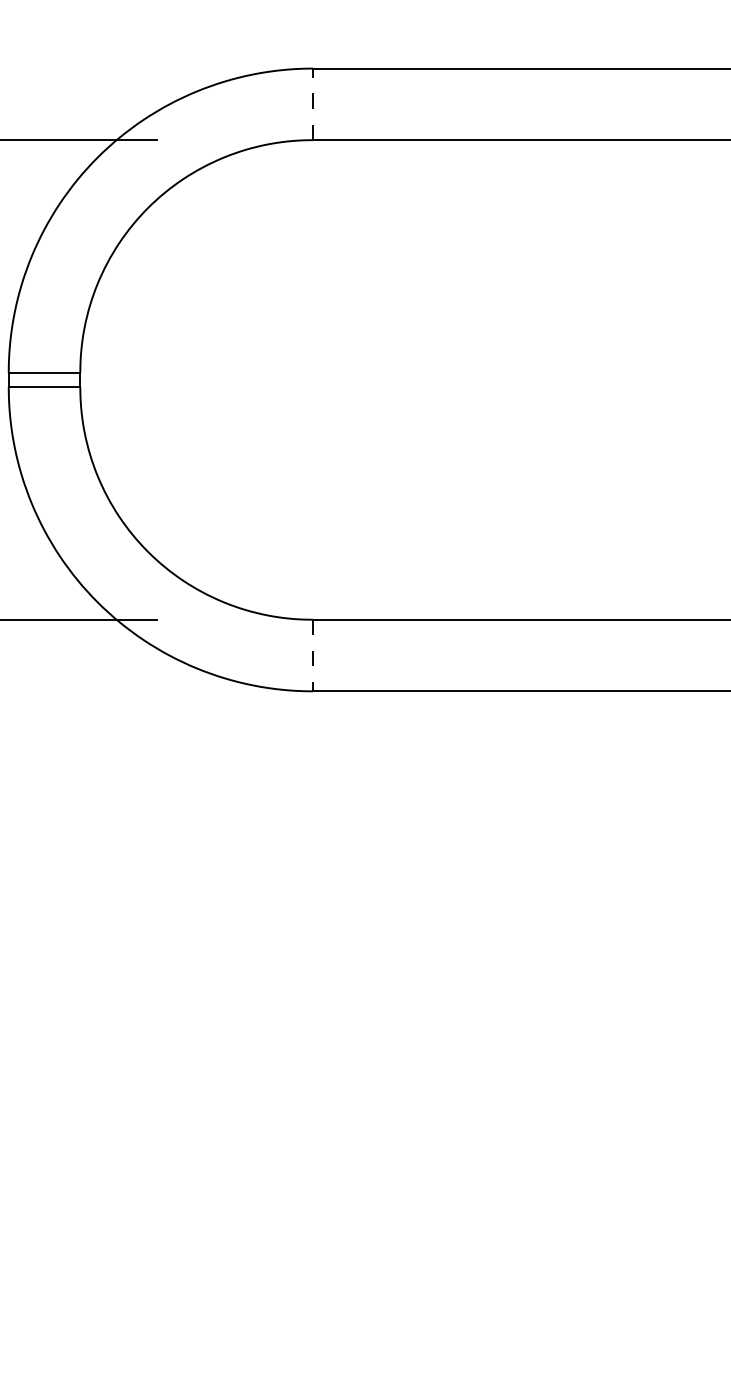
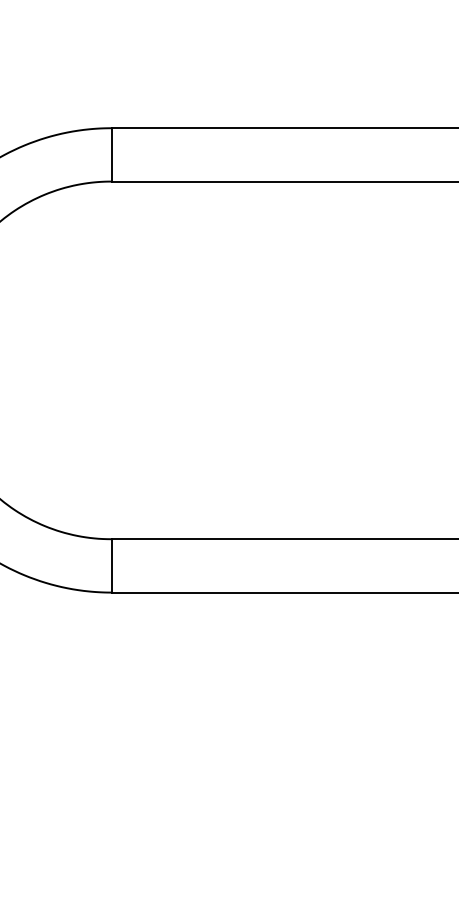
line: (312, 104) -> (111, 154), dashed -> solid
line: (312, 655) -> (111, 565), dashed -> solid

